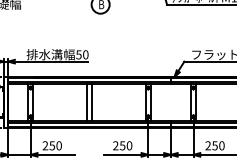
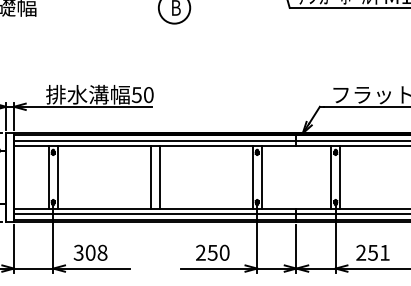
text: (51, 145) -> (89, 252), 250 -> 308
text: (221, 145) -> (384, 252), 250 -> 251

